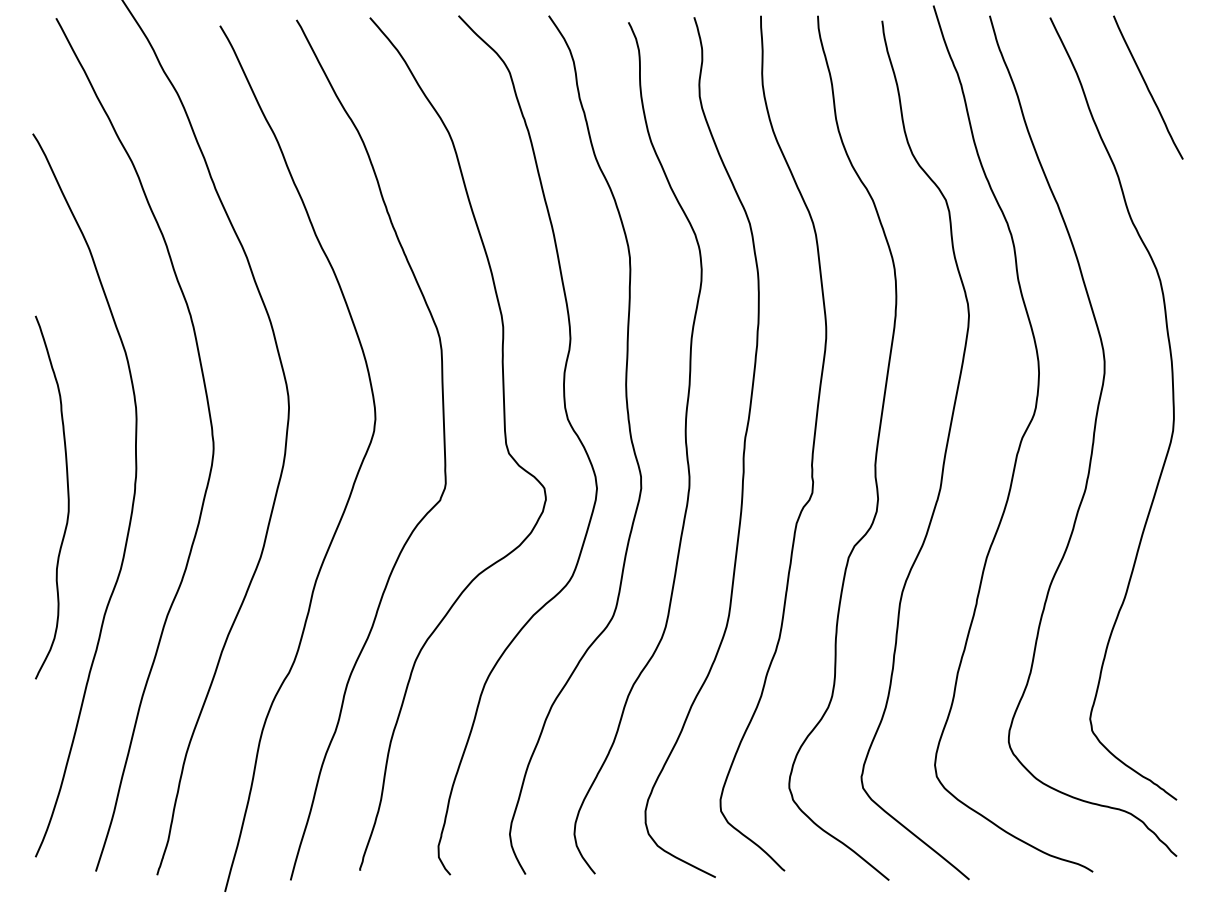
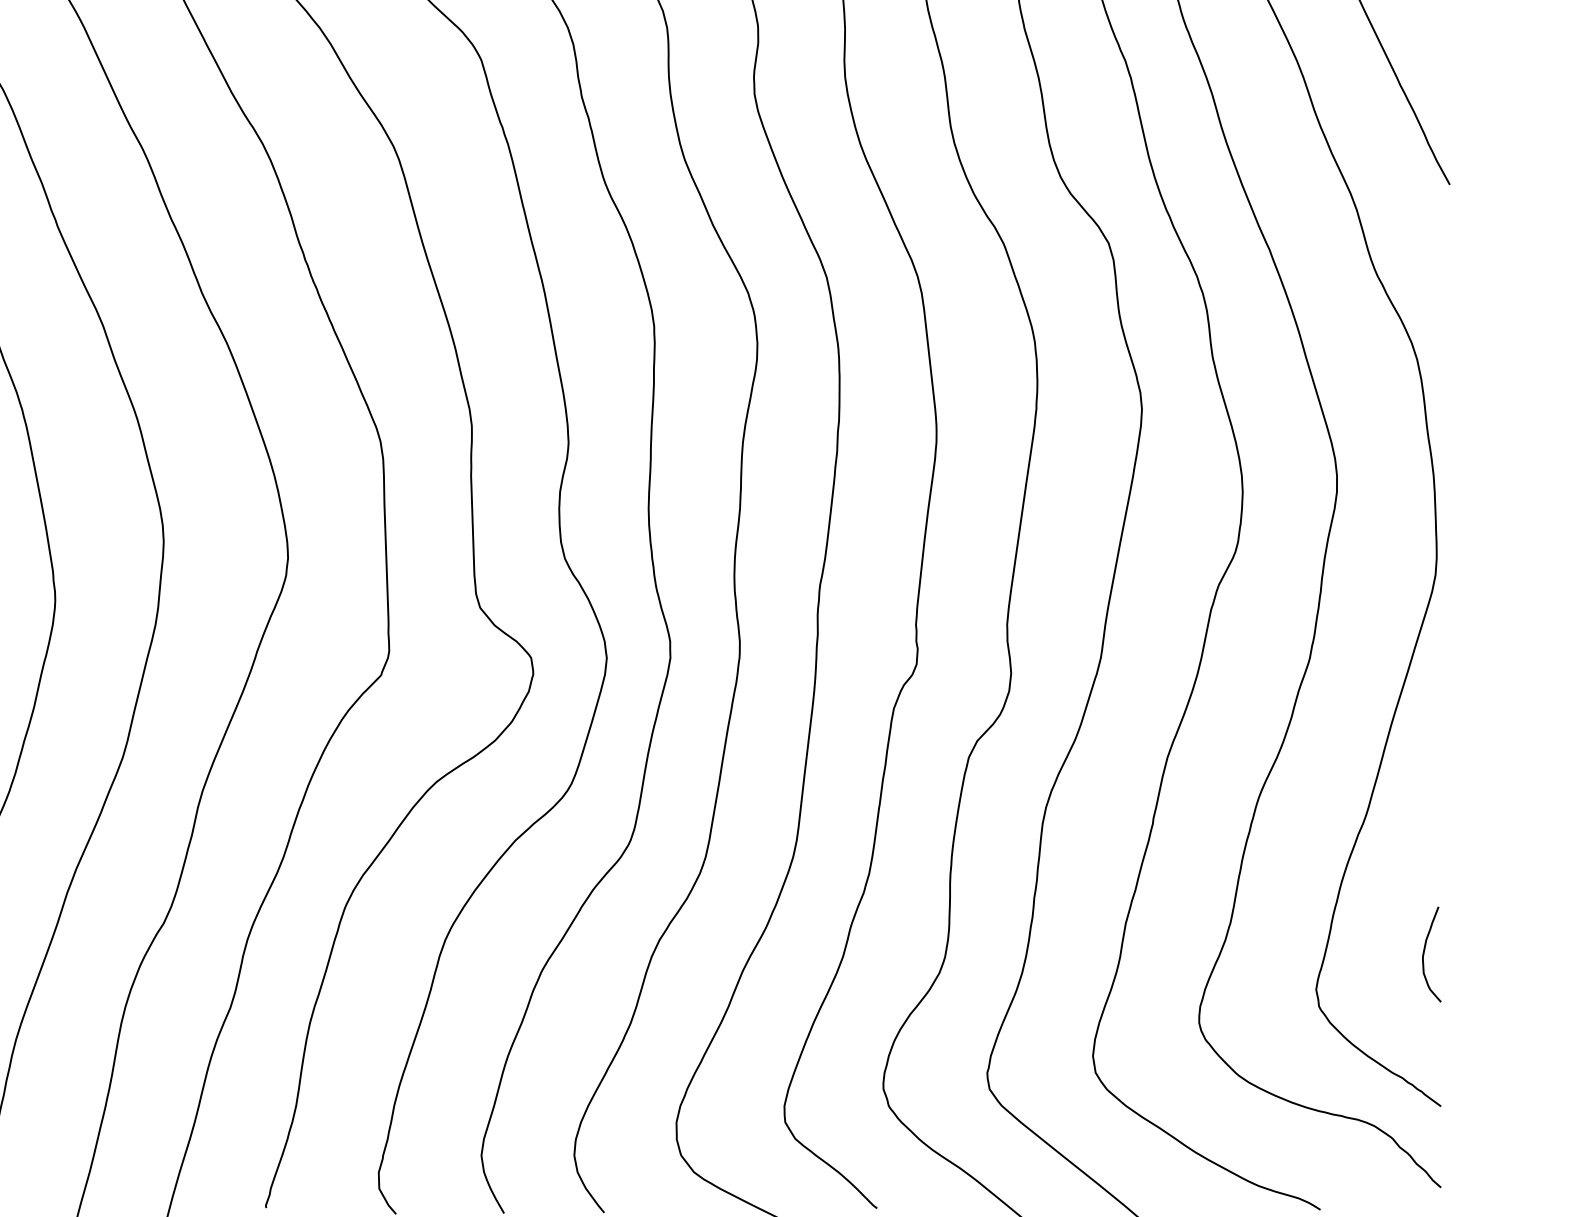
curve: (1166, 691) -> (1426, 950), added

